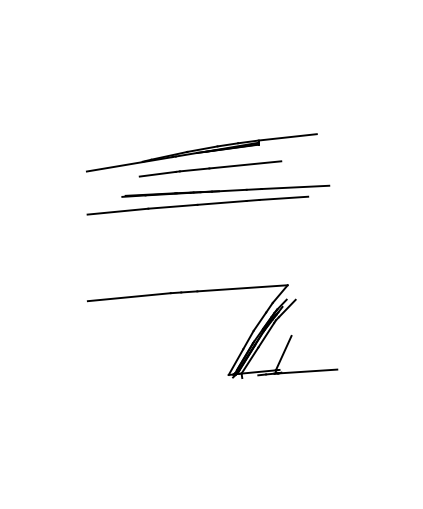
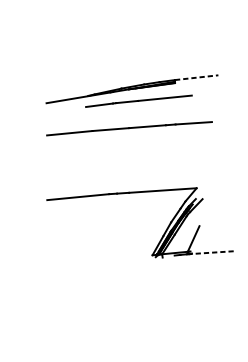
line: (288, 137) -> (197, 77), solid -> dashed
line: (225, 190) -> (150, 117), removed
line: (305, 371) -> (209, 252), solid -> dashed

